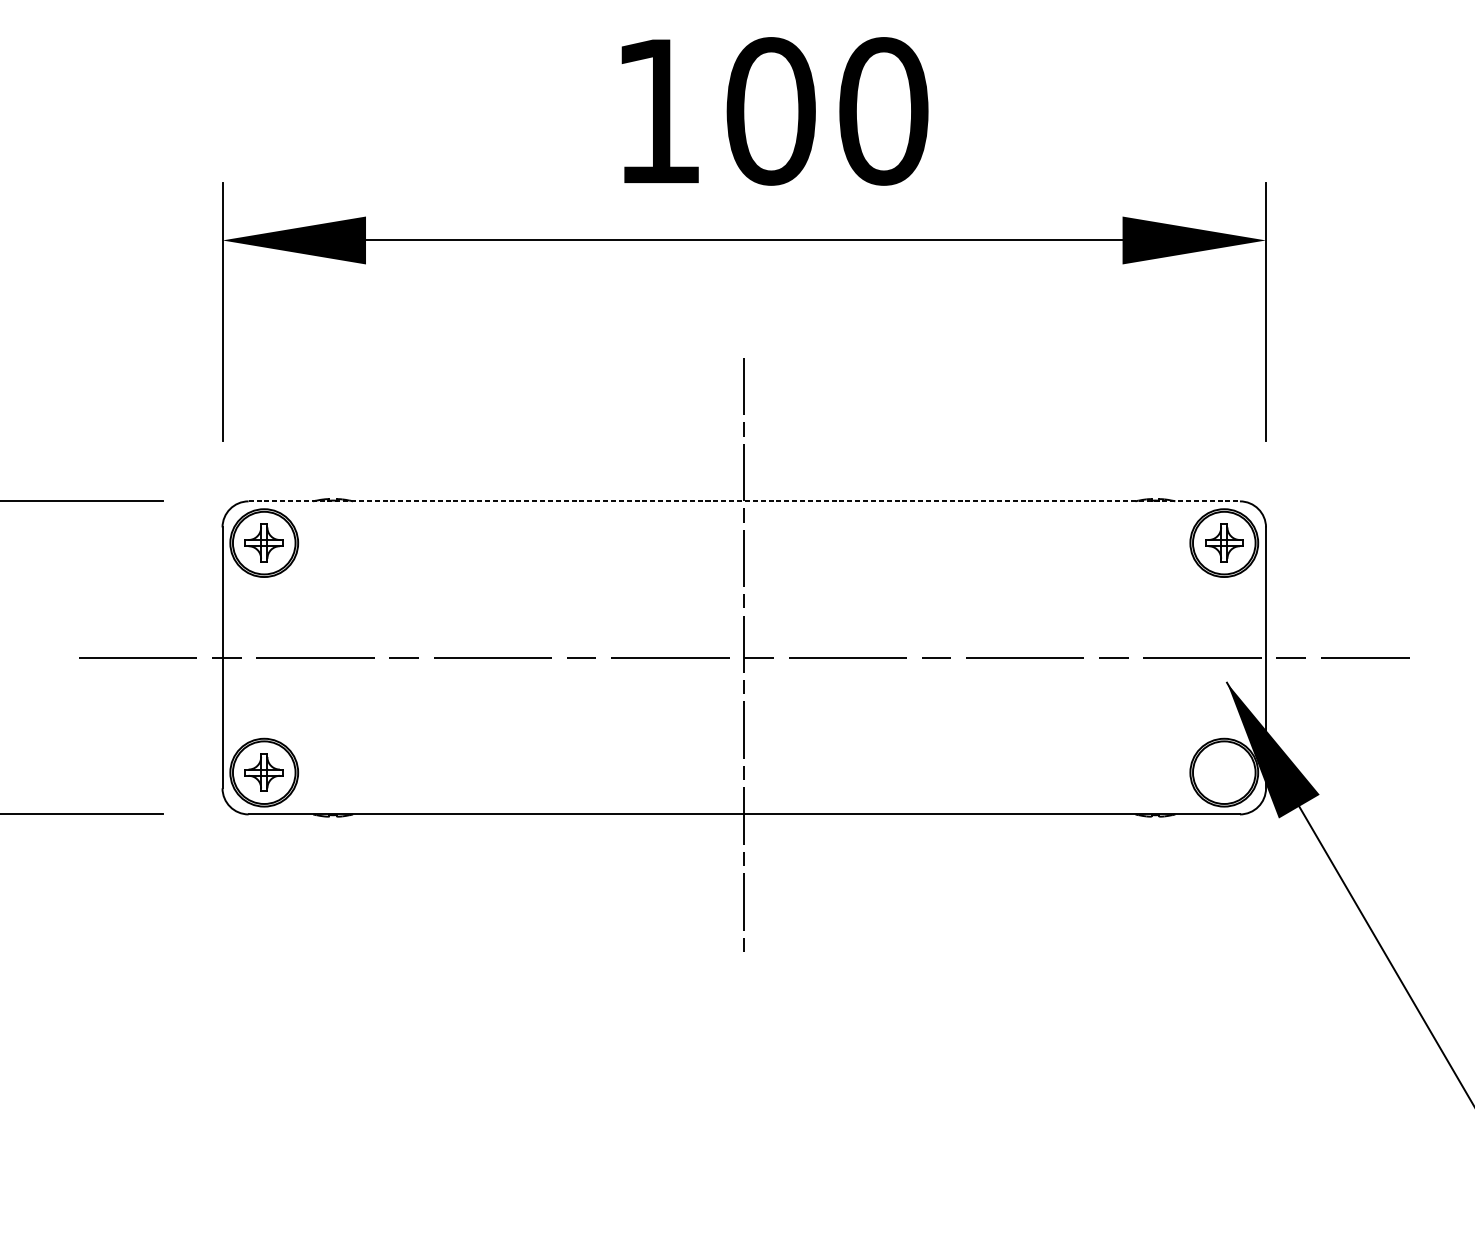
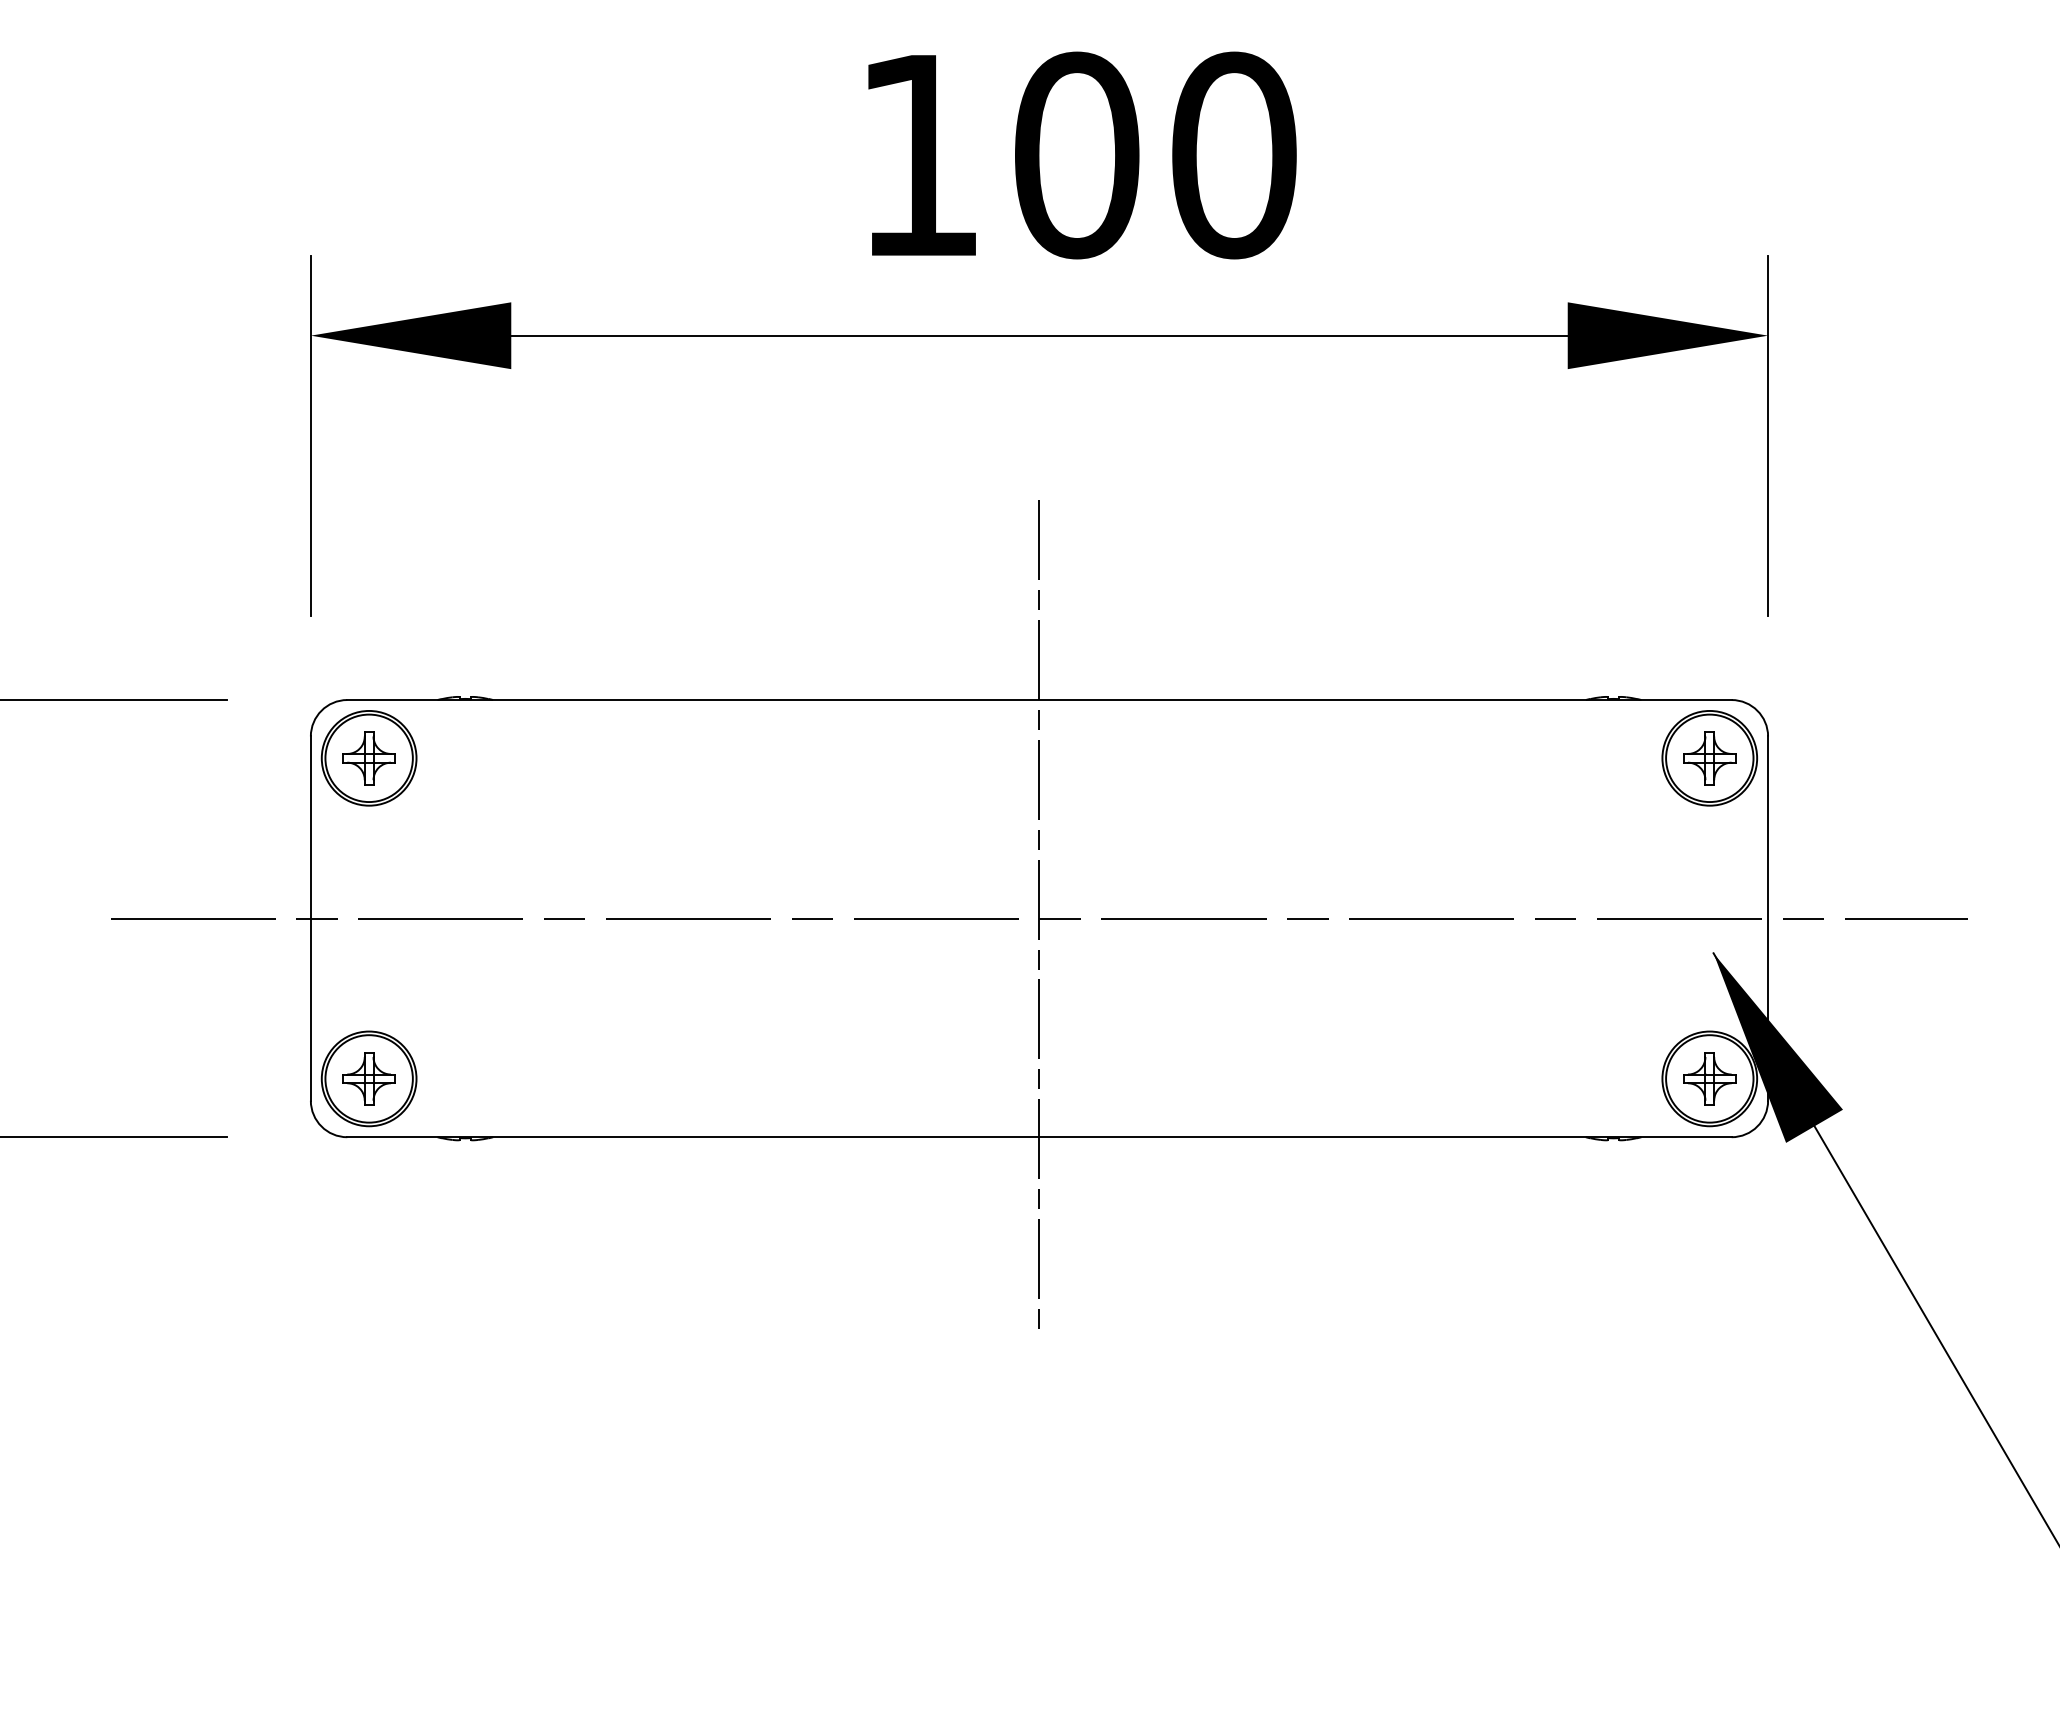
line: (744, 501) -> (1039, 700), dashed -> solid
part: (1224, 772) -> (1709, 1078), added

